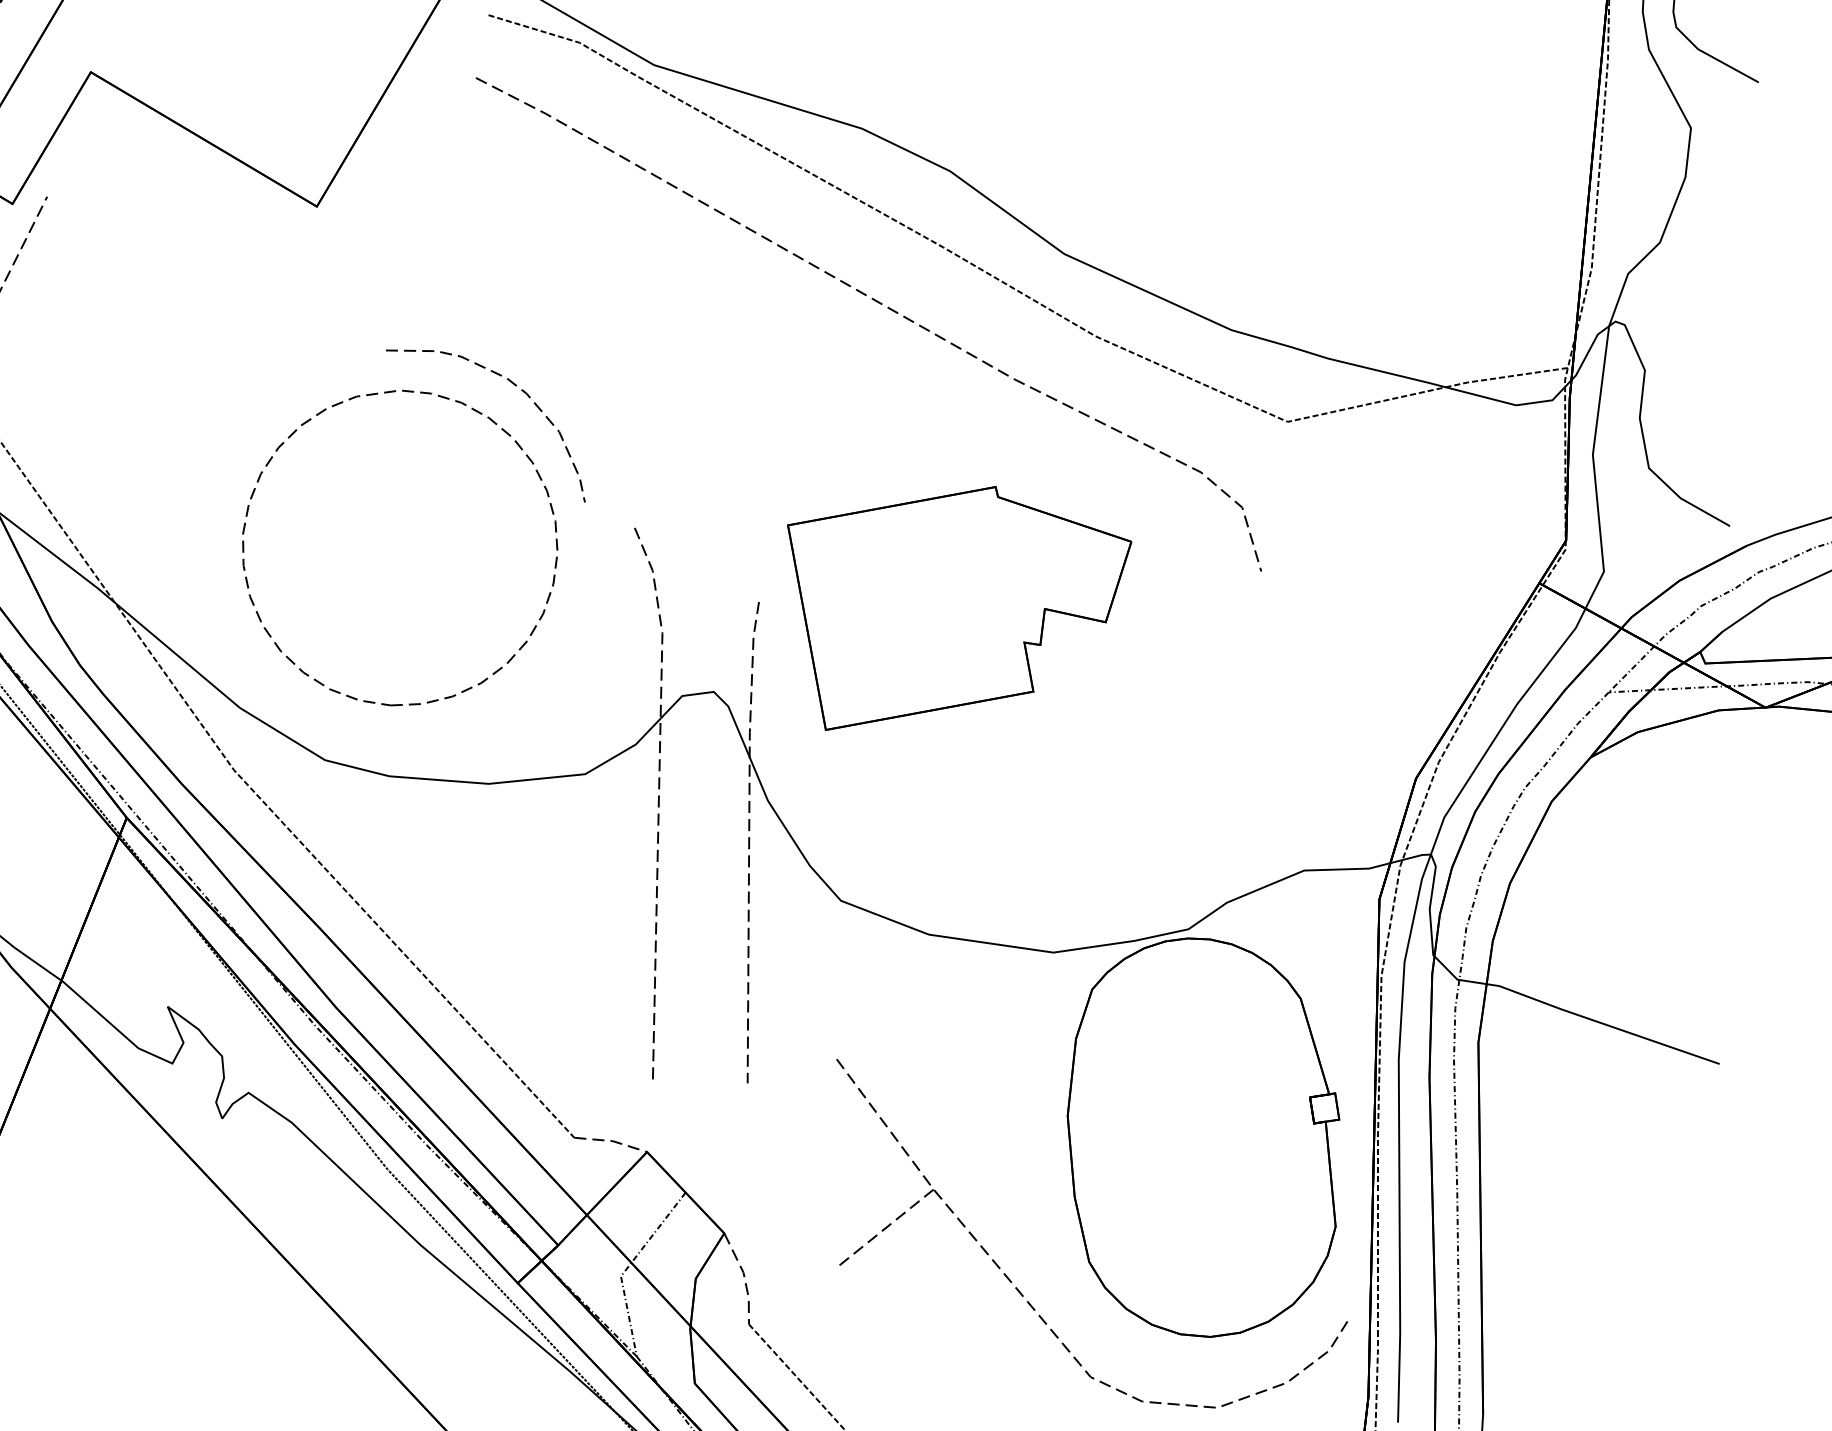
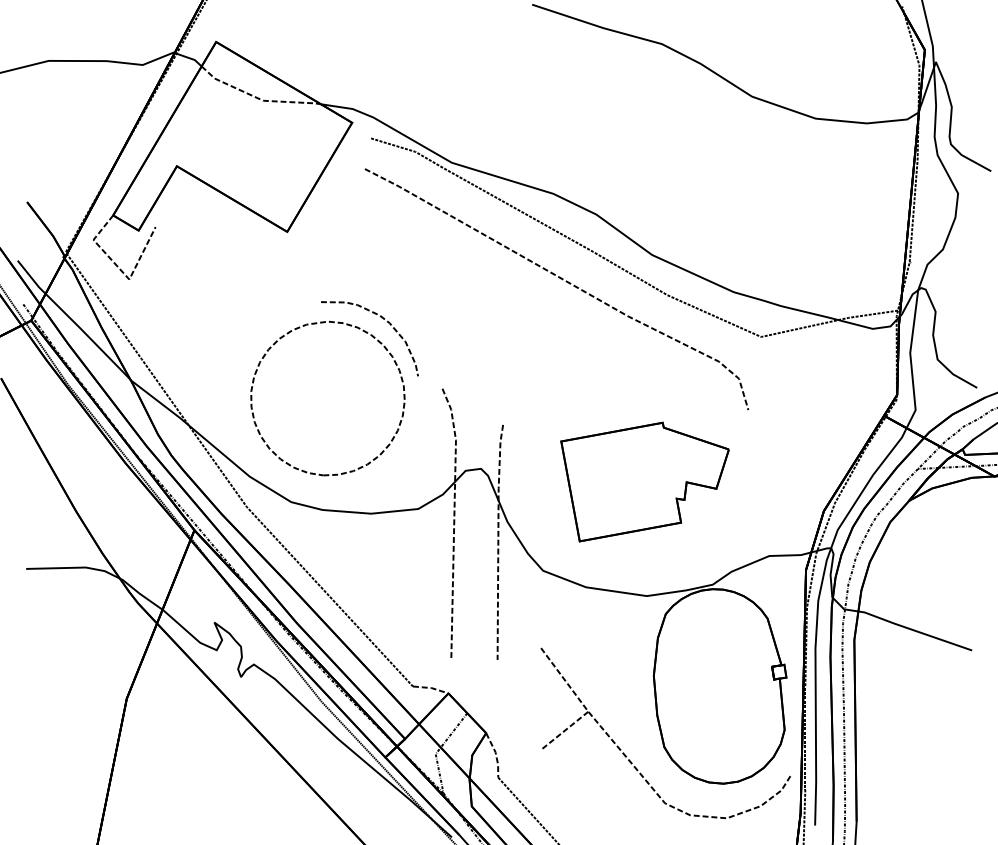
part: (958, 607) -> (644, 481), moved

